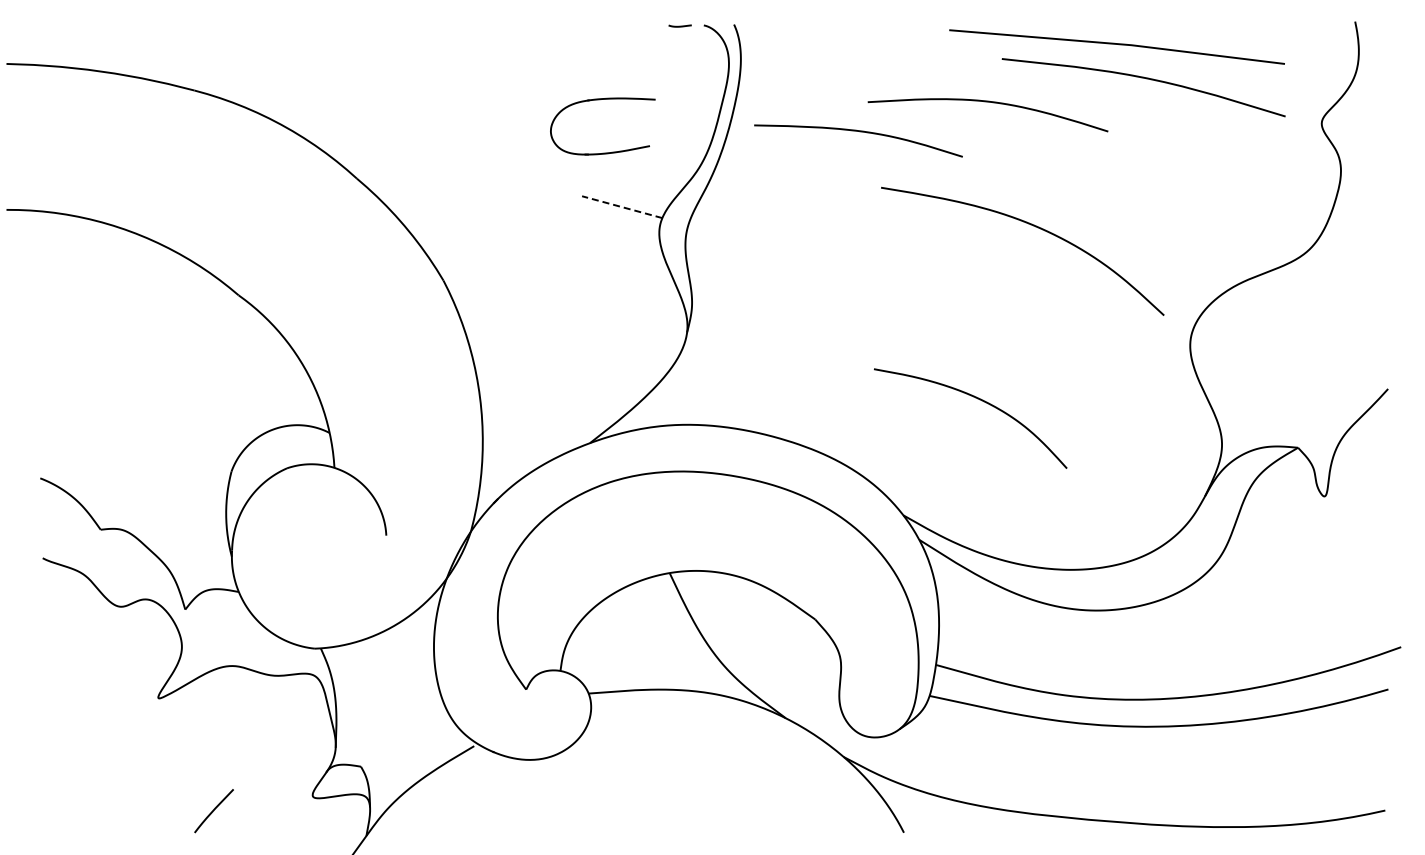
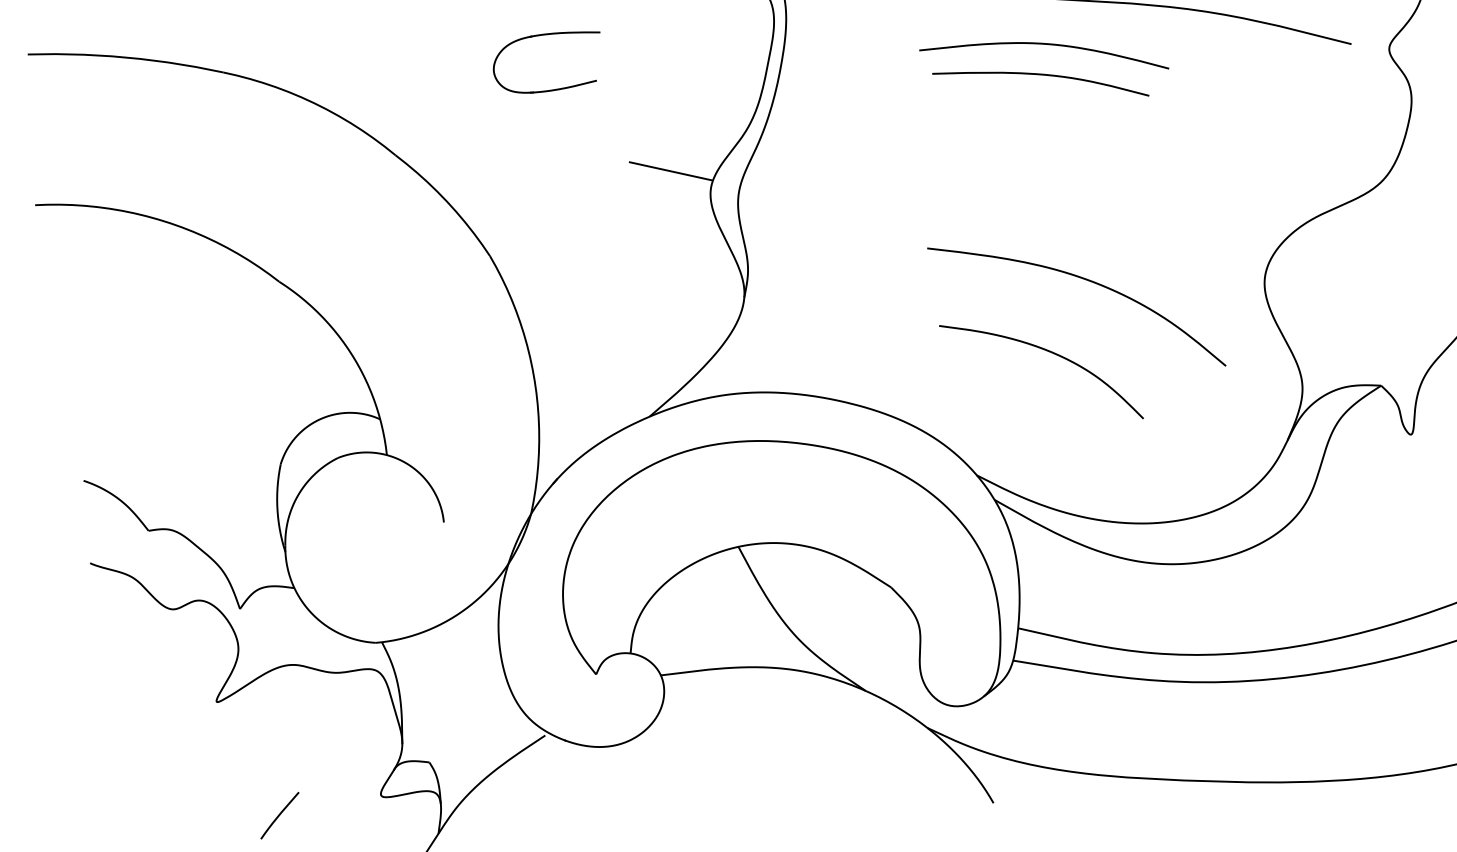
curve: (859, 132) -> (1041, 75), moved
part: (602, 152) -> (548, 89), moved
line: (622, 207) -> (671, 171), dashed -> solid
curve: (1030, 225) -> (1083, 279), moved

